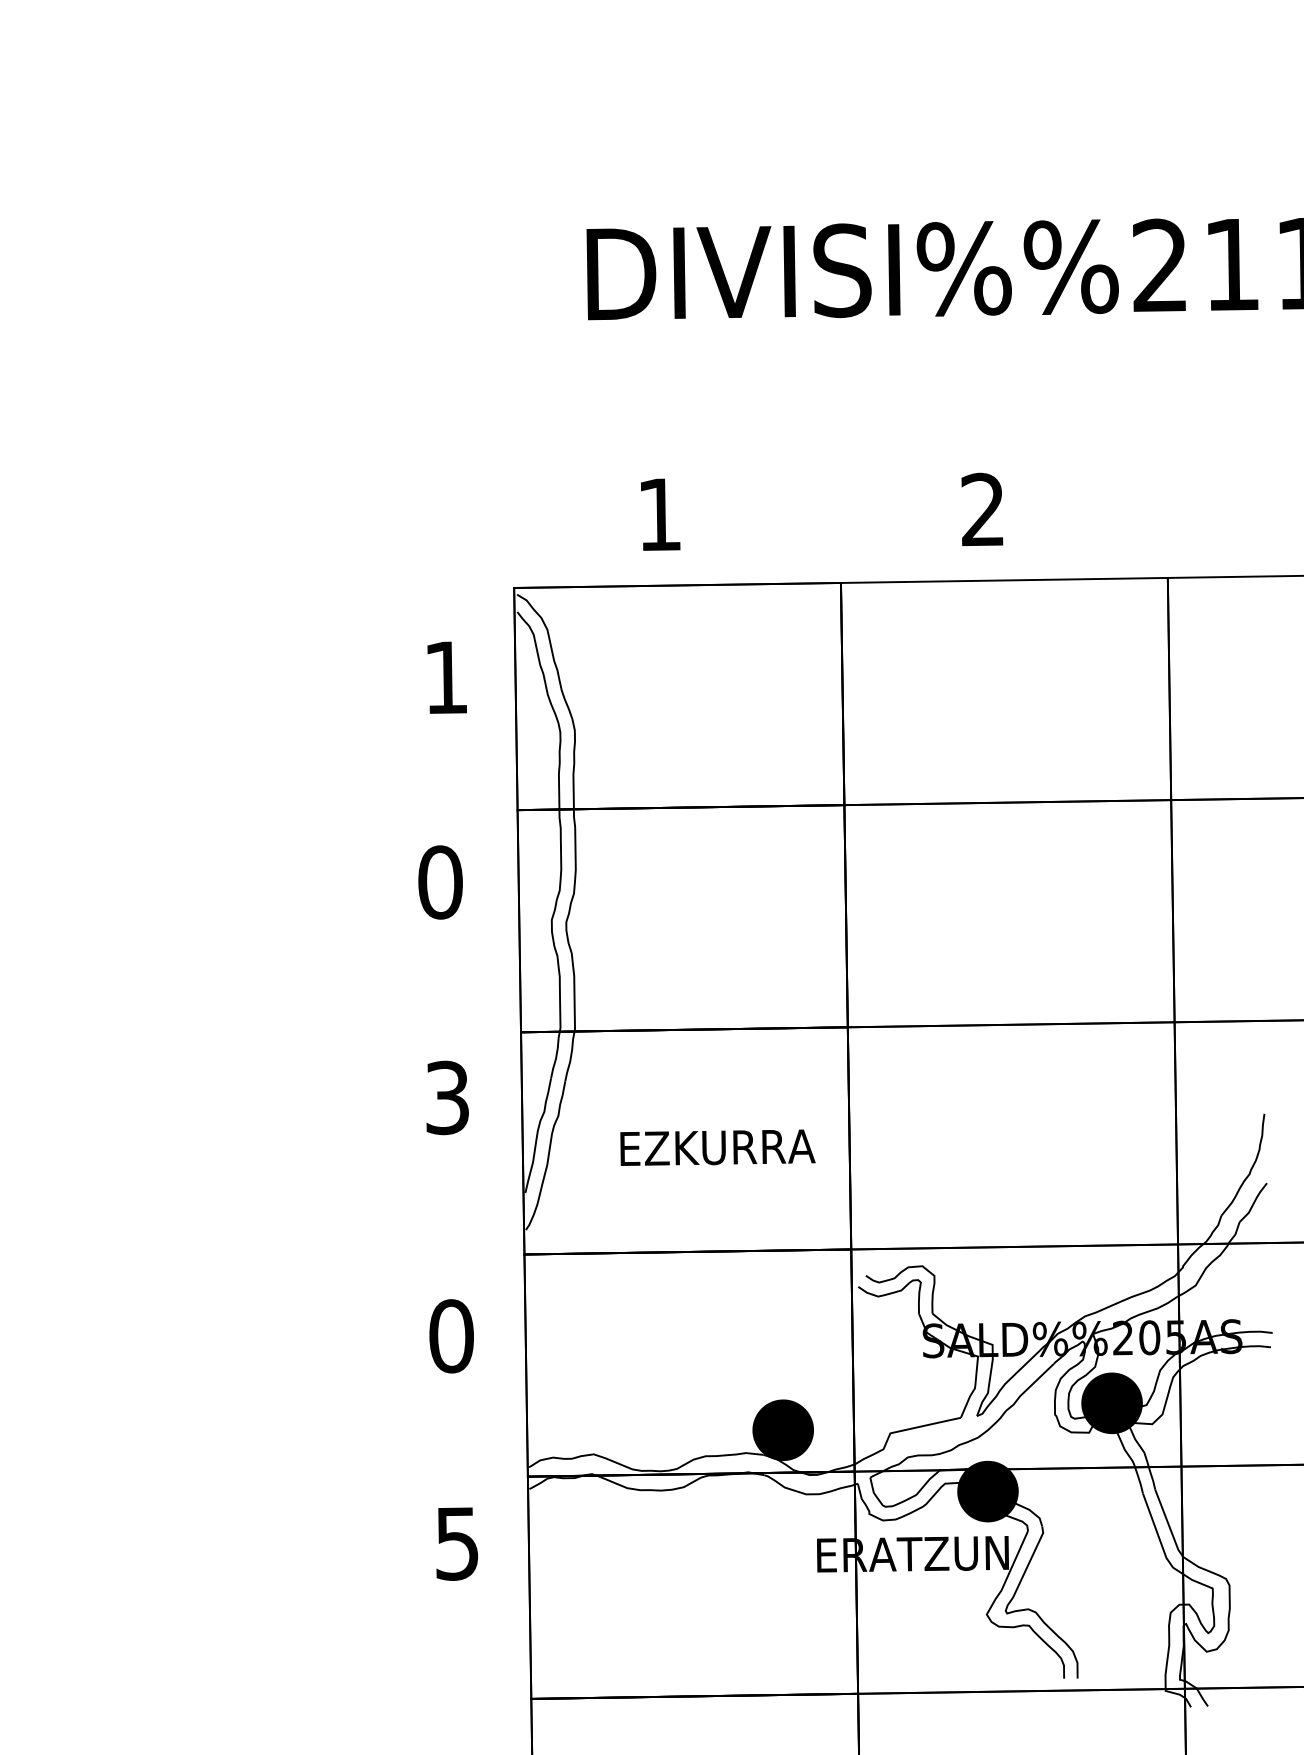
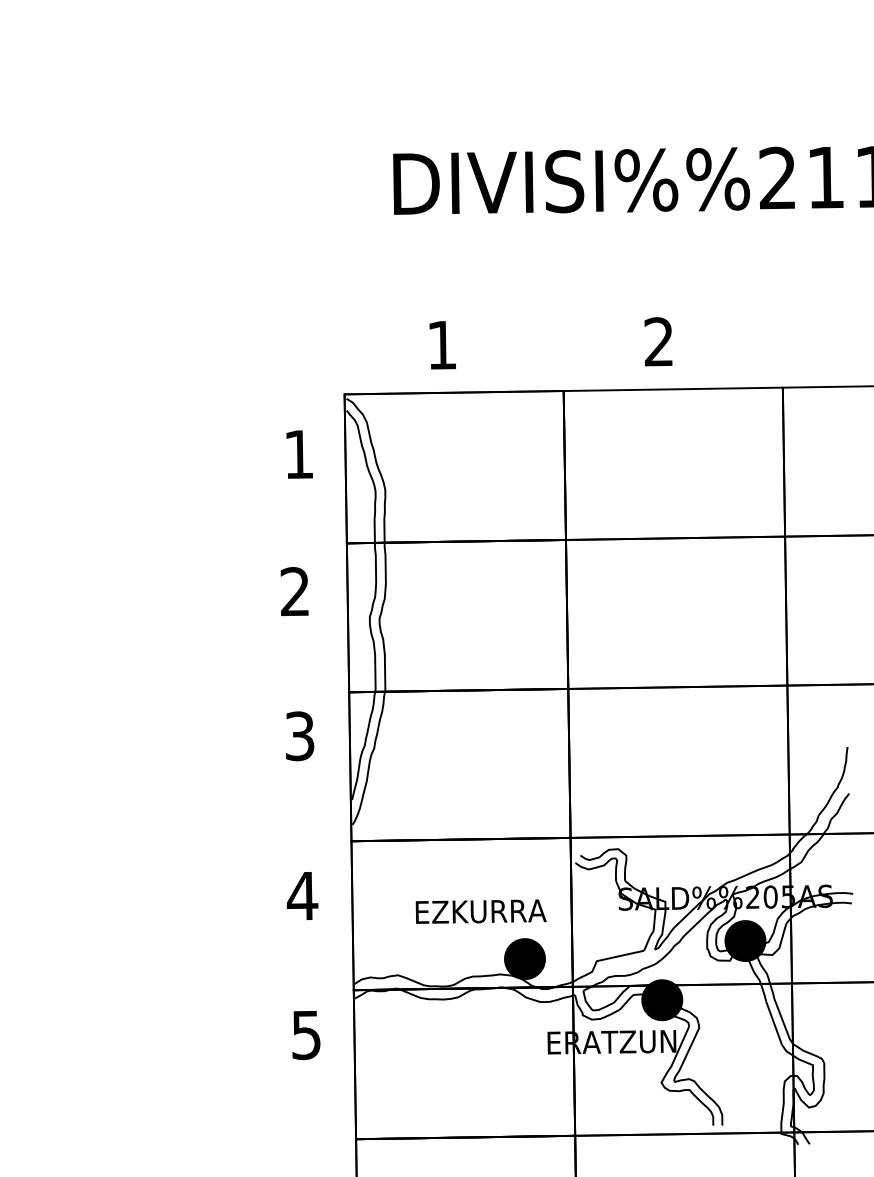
text: (440, 881) -> (295, 591), 0 -> 2
text: (716, 1147) -> (480, 911), moved
text: (451, 1335) -> (302, 895), 0 -> 4

